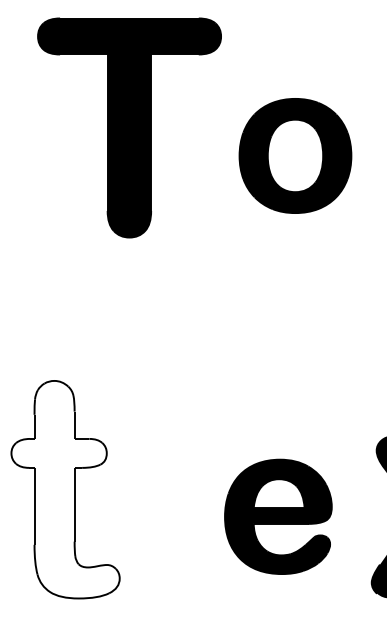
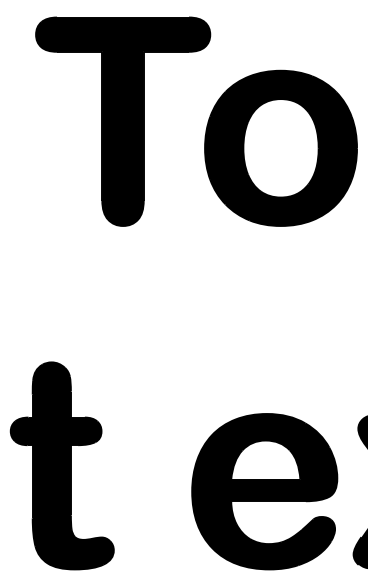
part: (295, 155) -> (281, 147), size x1.43
fill: (65, 489) -> (62, 465), added
part: (278, 516) -> (264, 491), size x1.43

